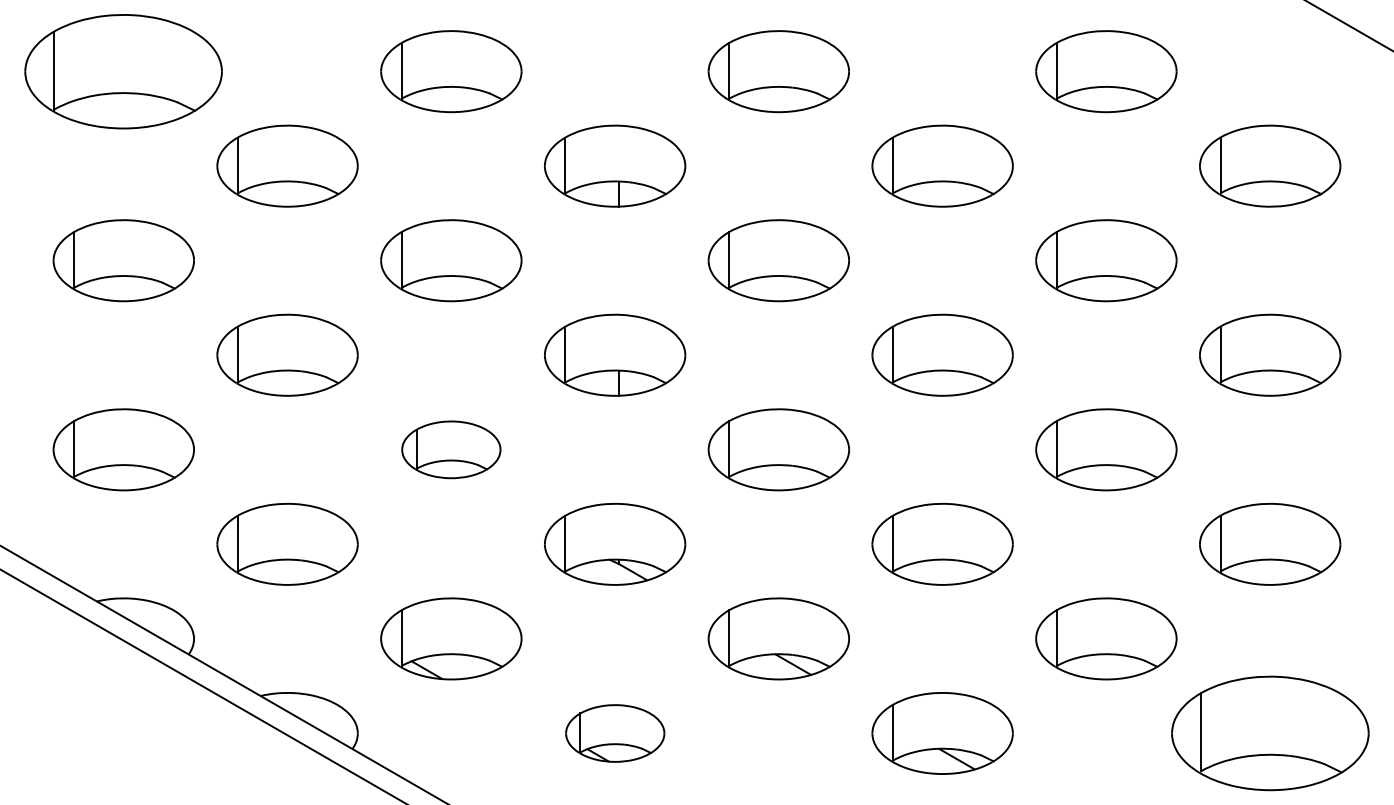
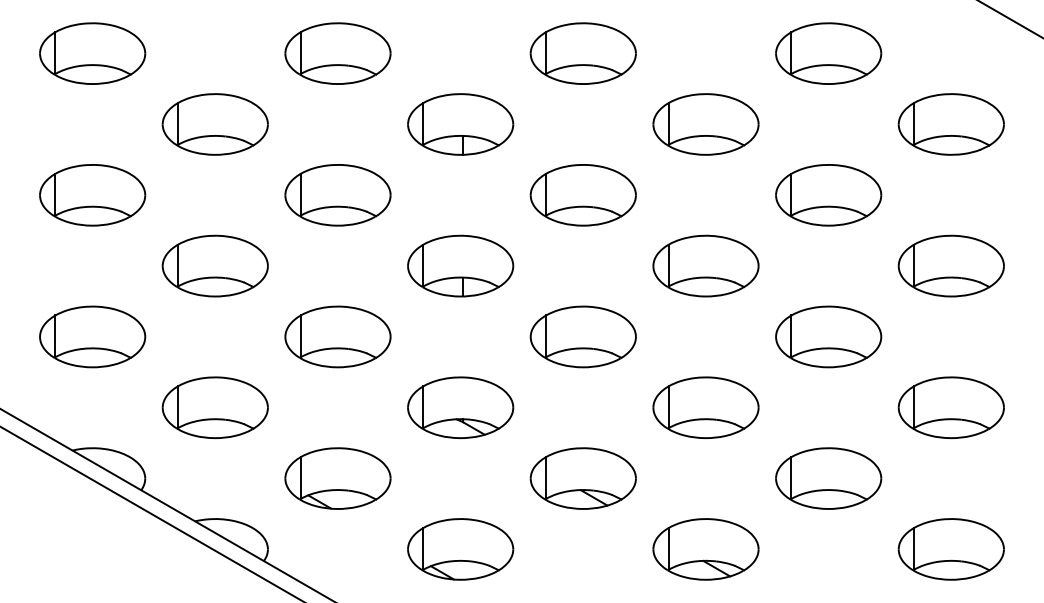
part: (123, 71) -> (92, 53), size x0.71
part: (450, 449) -> (337, 336), size x1.43
part: (614, 733) -> (460, 549), size x1.43
part: (1269, 733) -> (950, 549), size x0.71

